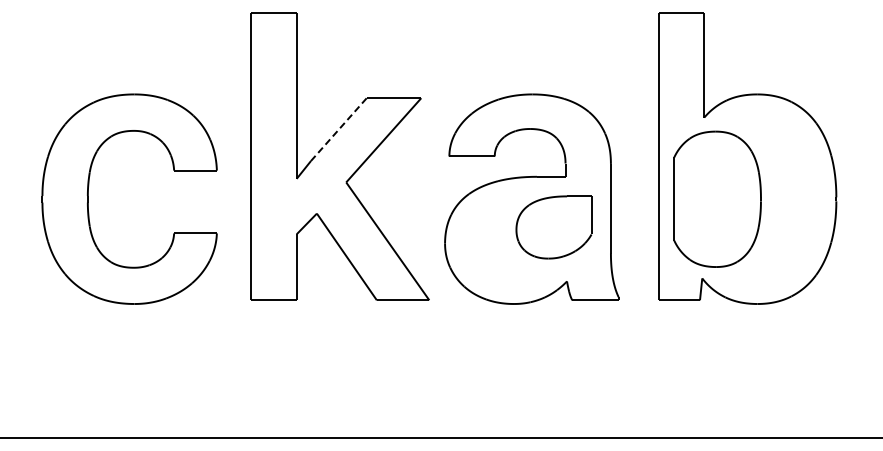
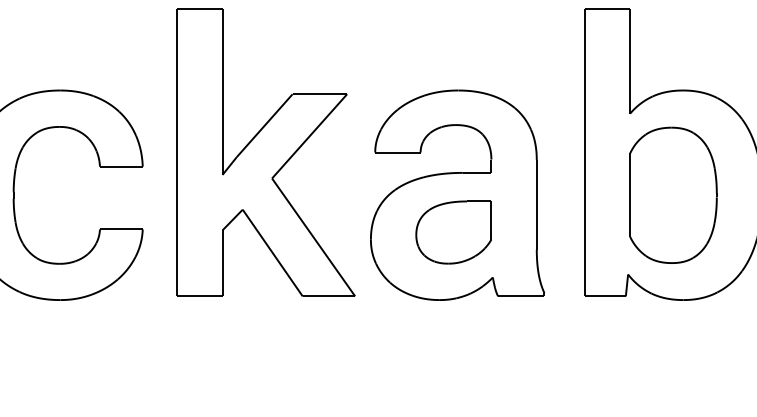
line: (339, 129) -> (265, 125), dashed -> solid
part: (717, 198) -> (673, 194), moved
part: (553, 227) -> (453, 232), moved

